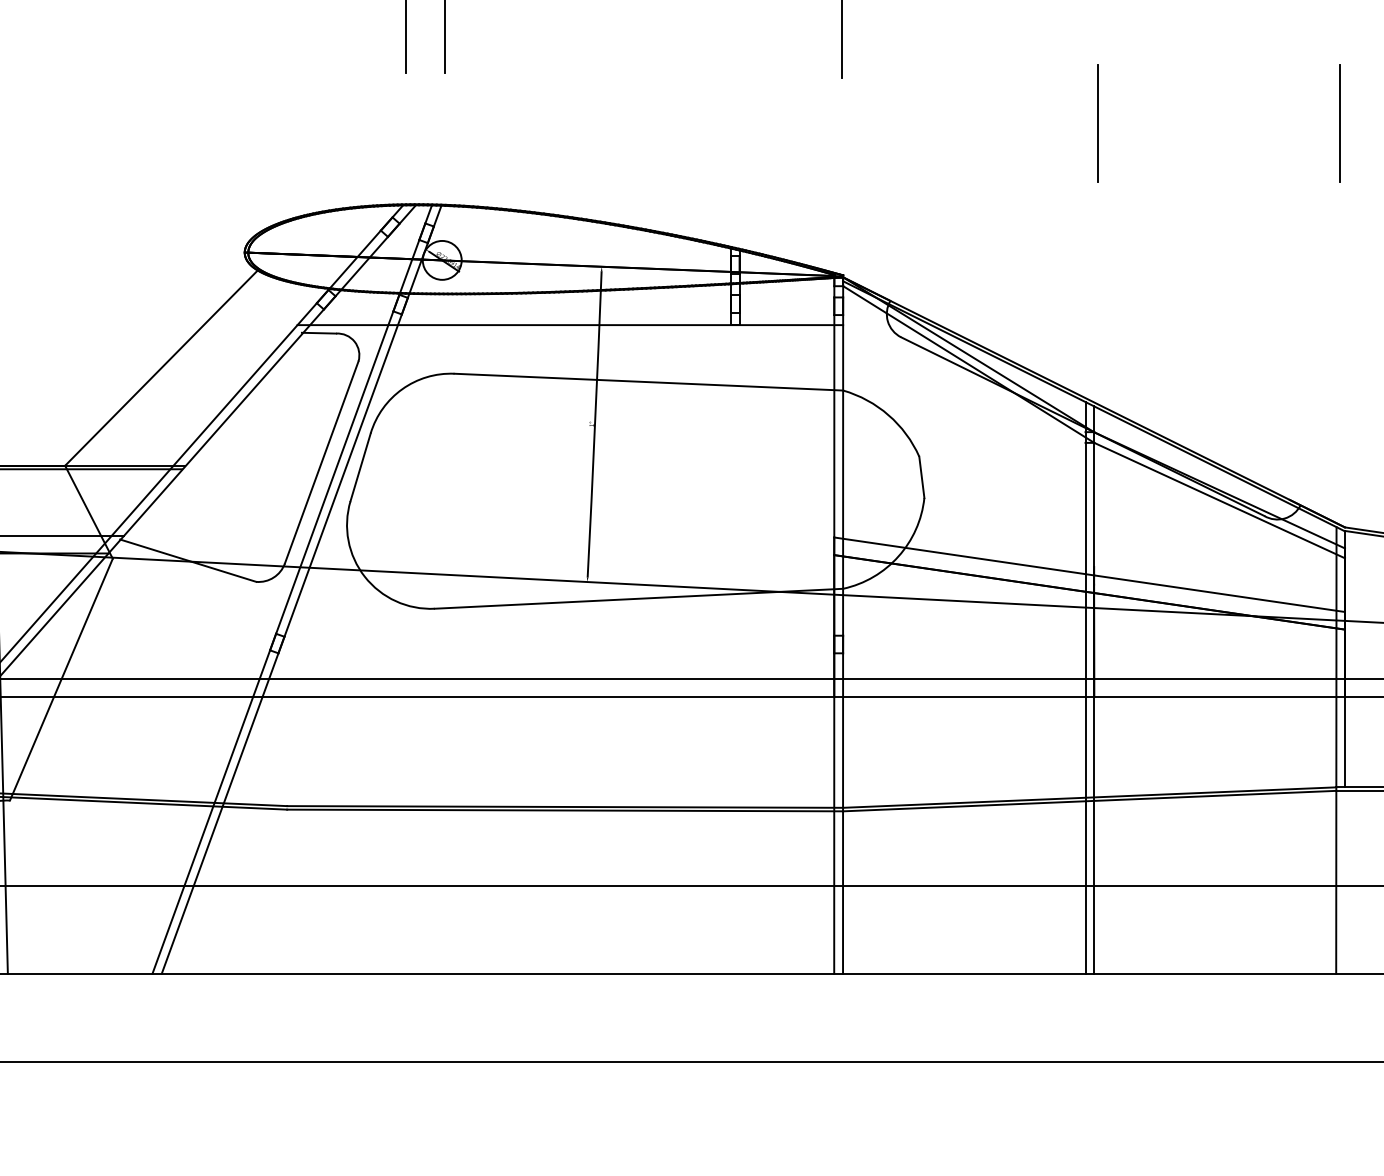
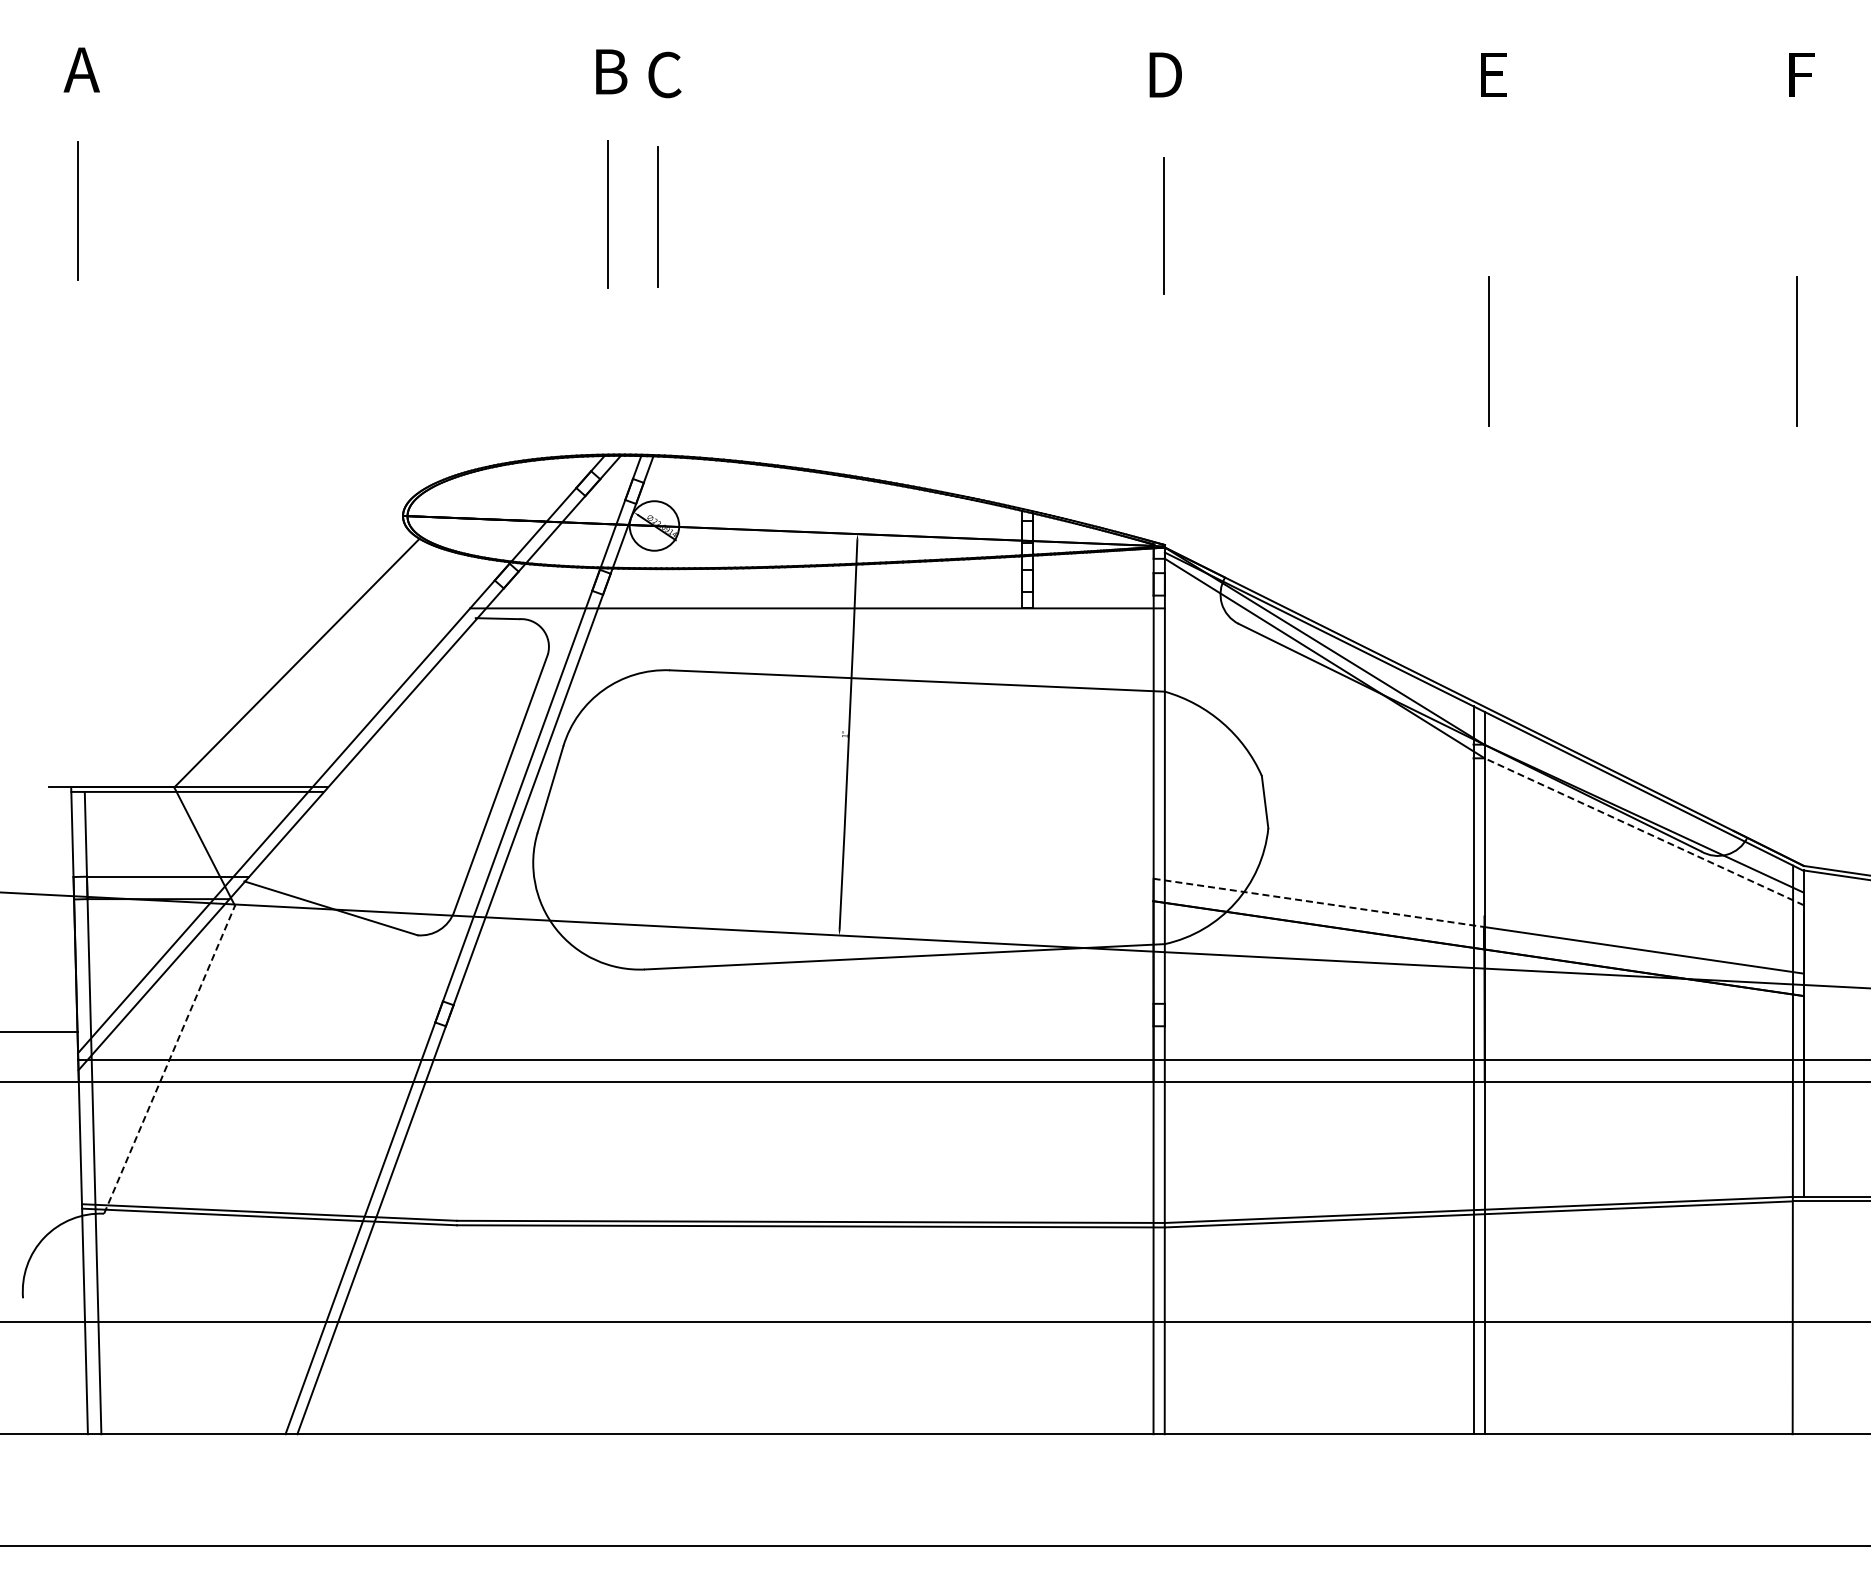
line: (1219, 500) -> (1644, 831), solid -> dashed
line: (964, 556) -> (1319, 903), solid -> dashed
line: (61, 679) -> (169, 1059), solid -> dashed

